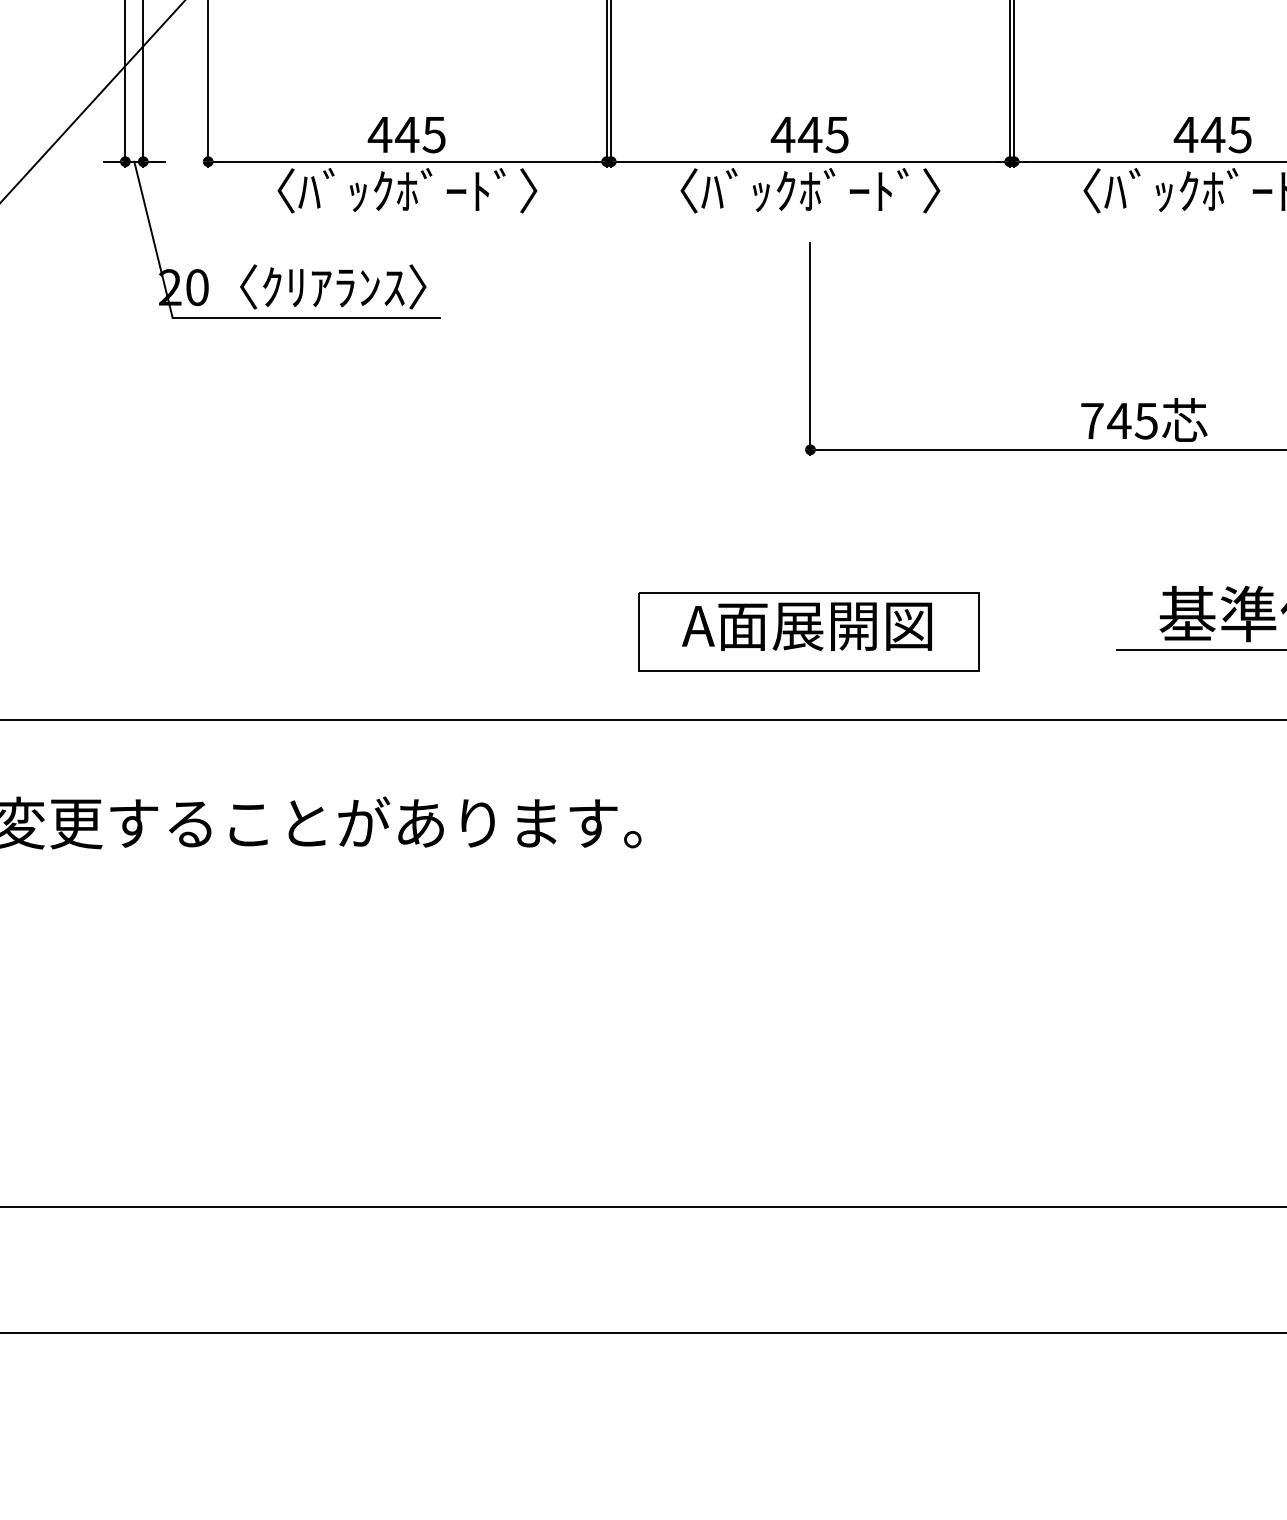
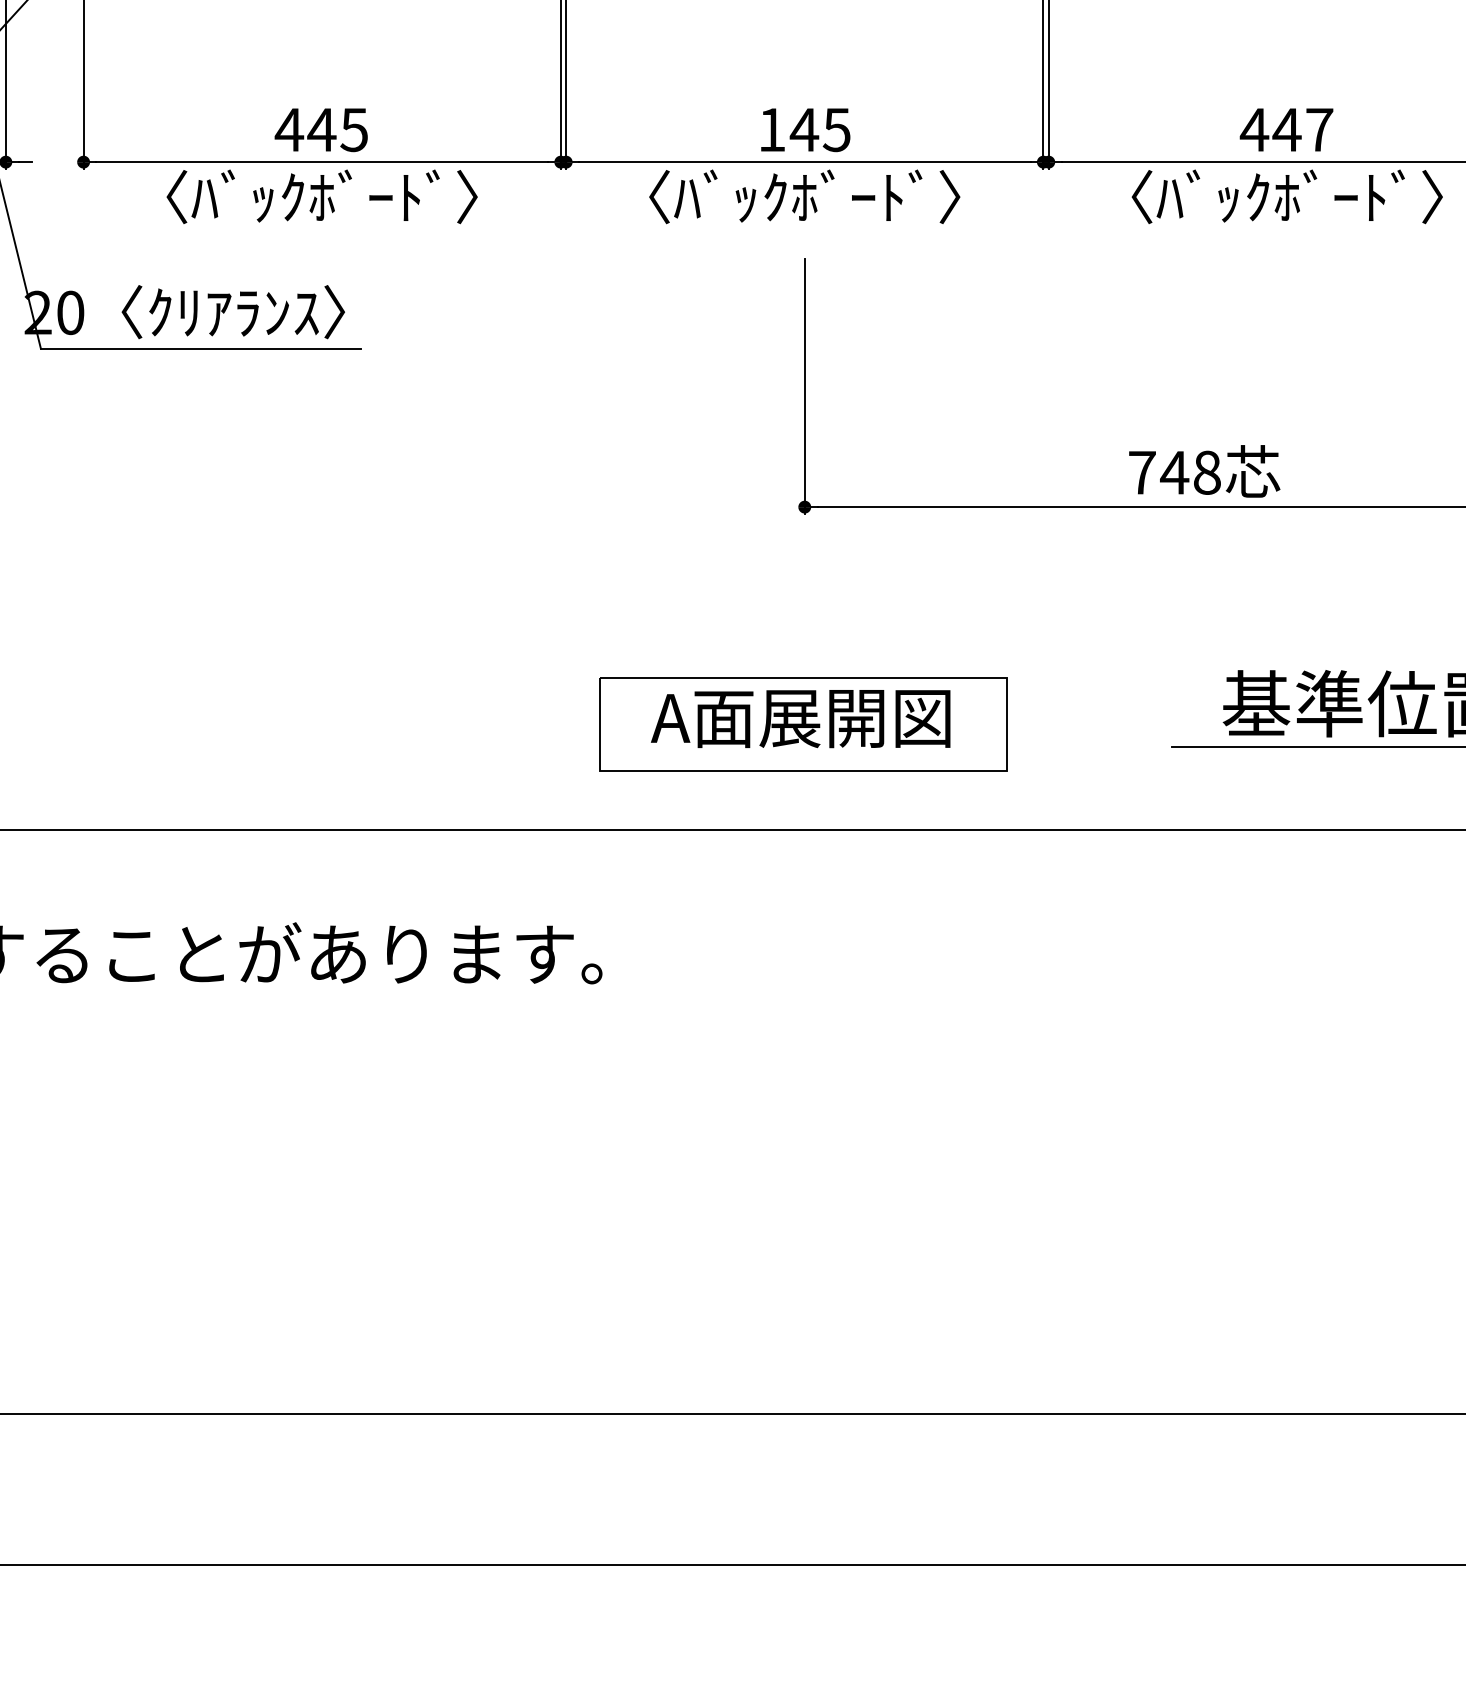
text: (782, 134) -> (771, 129), 445 -> 145
text: (1239, 135) -> (1318, 130), 445 -> 447
text: (1145, 420) -> (1206, 472), 745 -> 748

